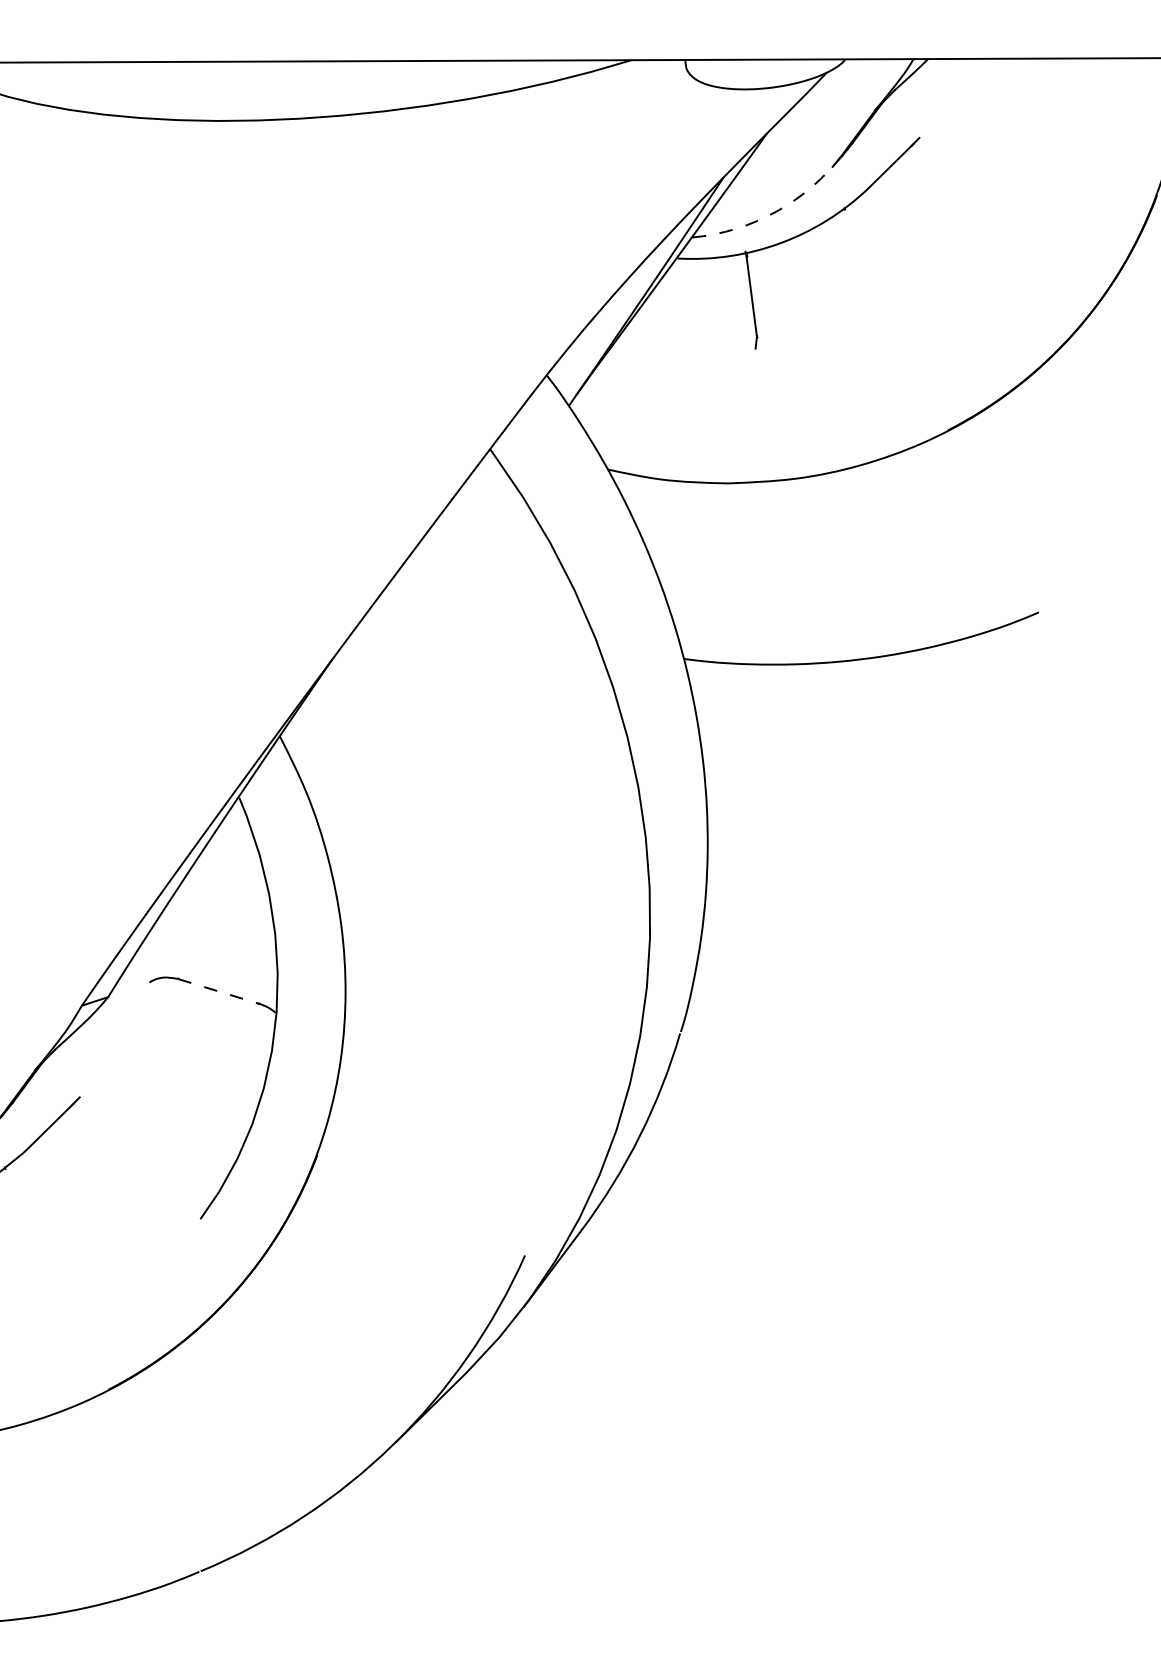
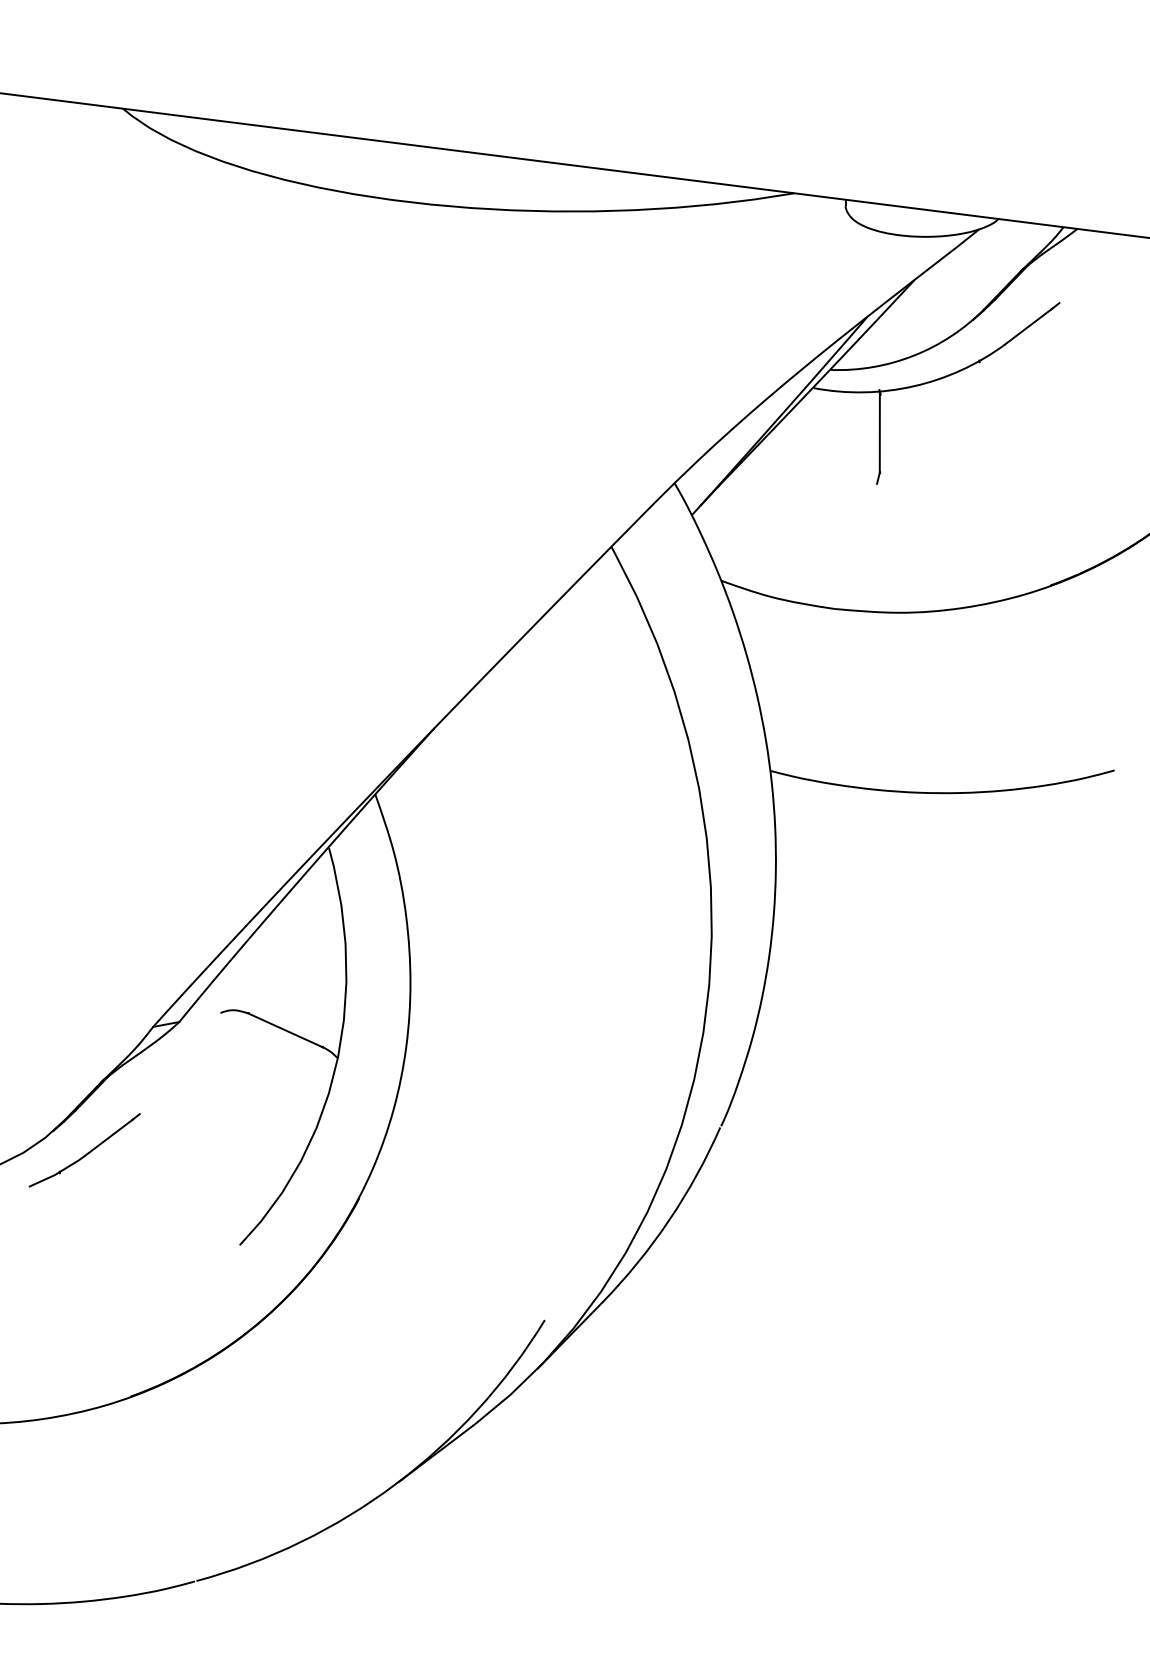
arc: (777, 211) -> (914, 355), dashed -> solid
line: (218, 991) -> (285, 1030), dashed -> solid

